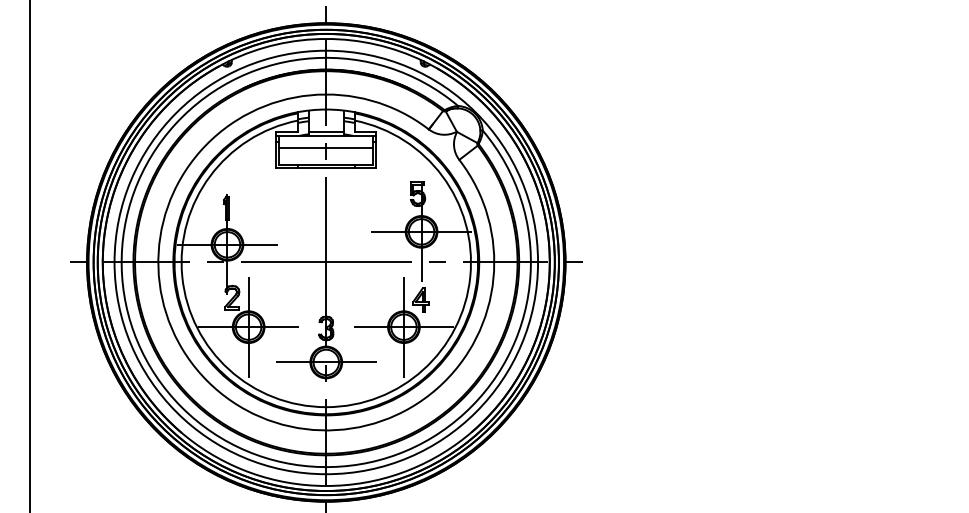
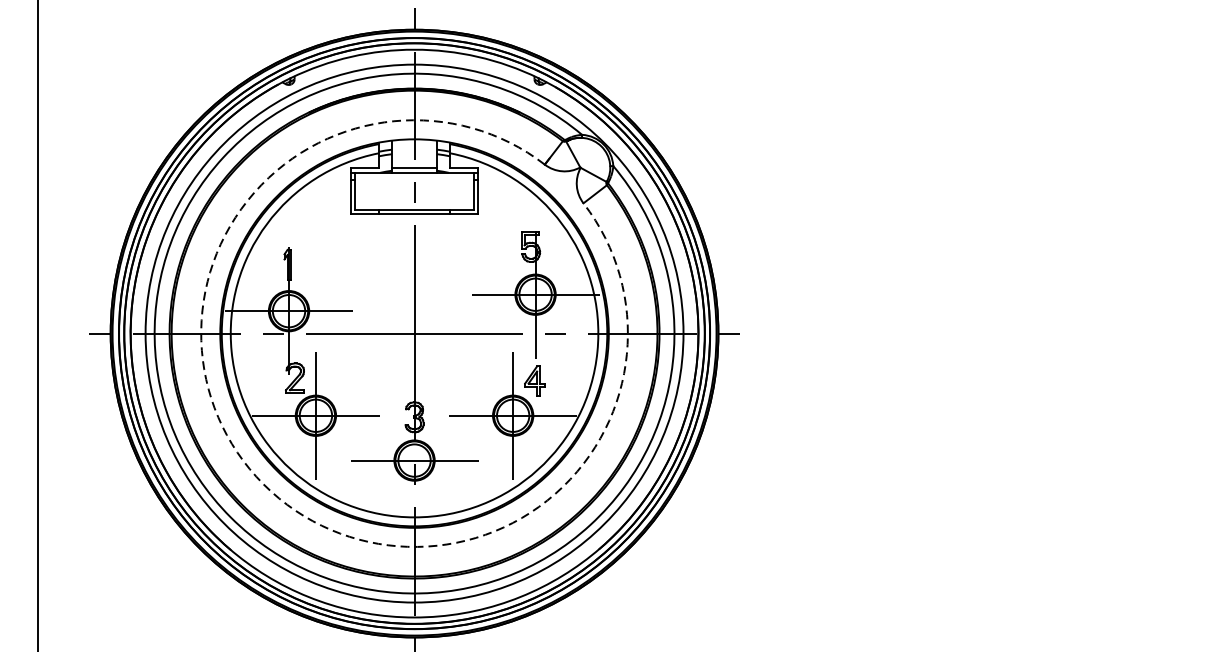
line: (326, 147) -> (414, 187), removed
arc: (207, 381) -> (263, 484), solid -> dashed

